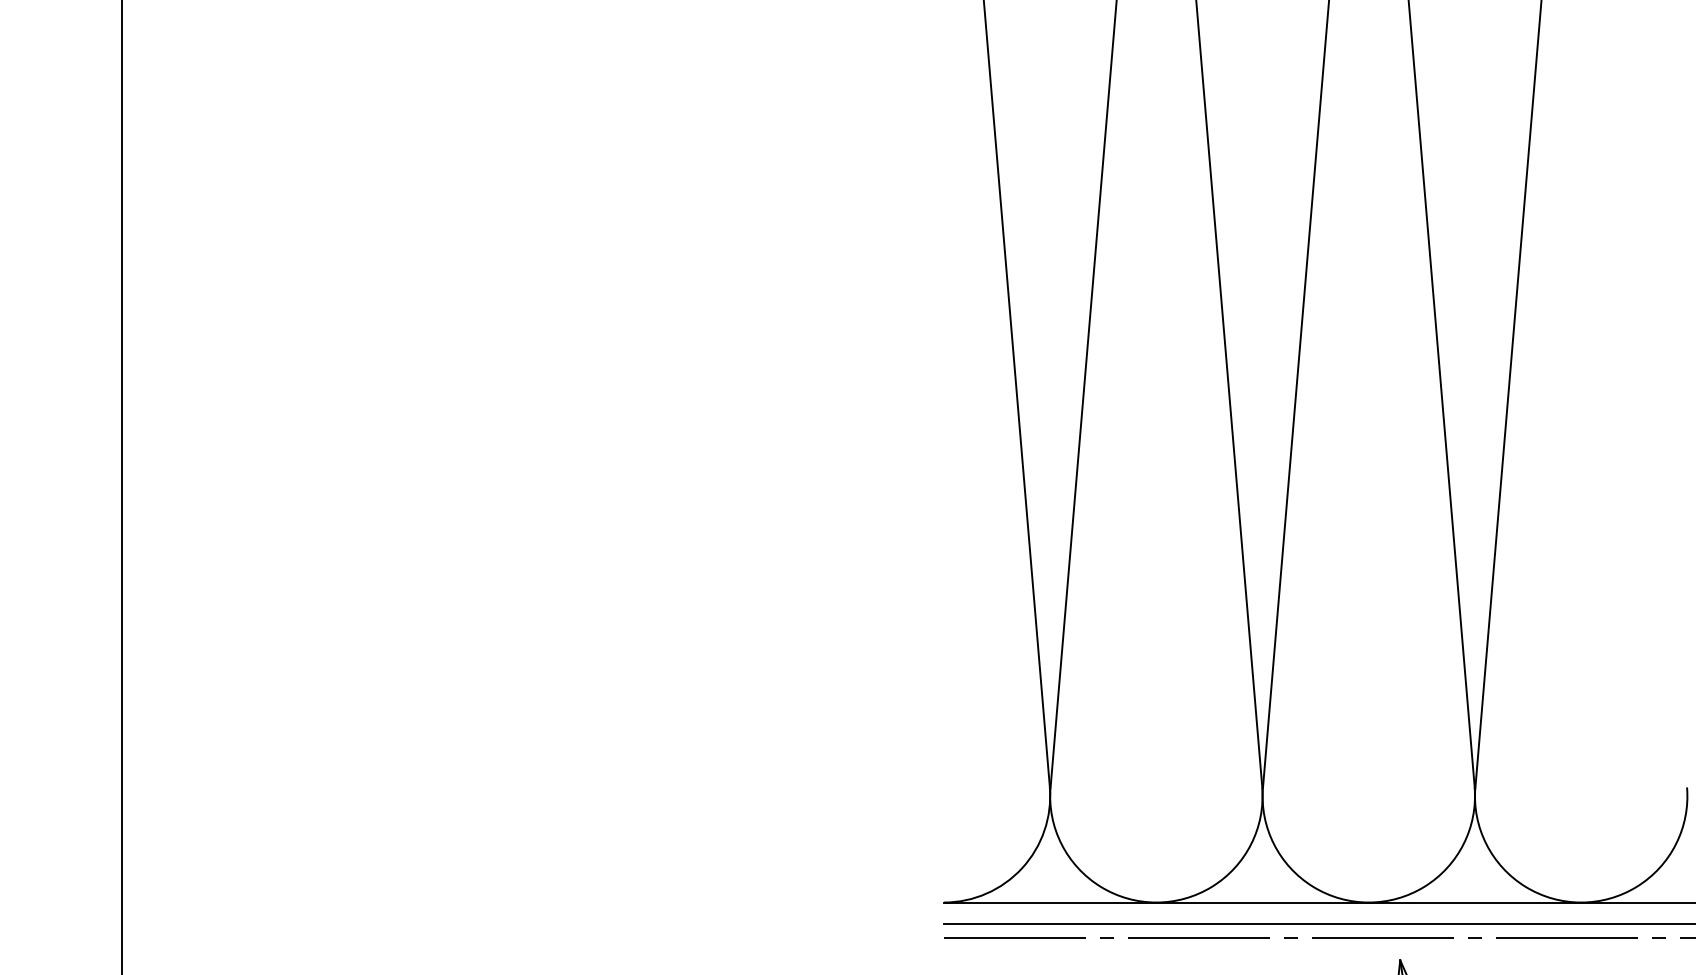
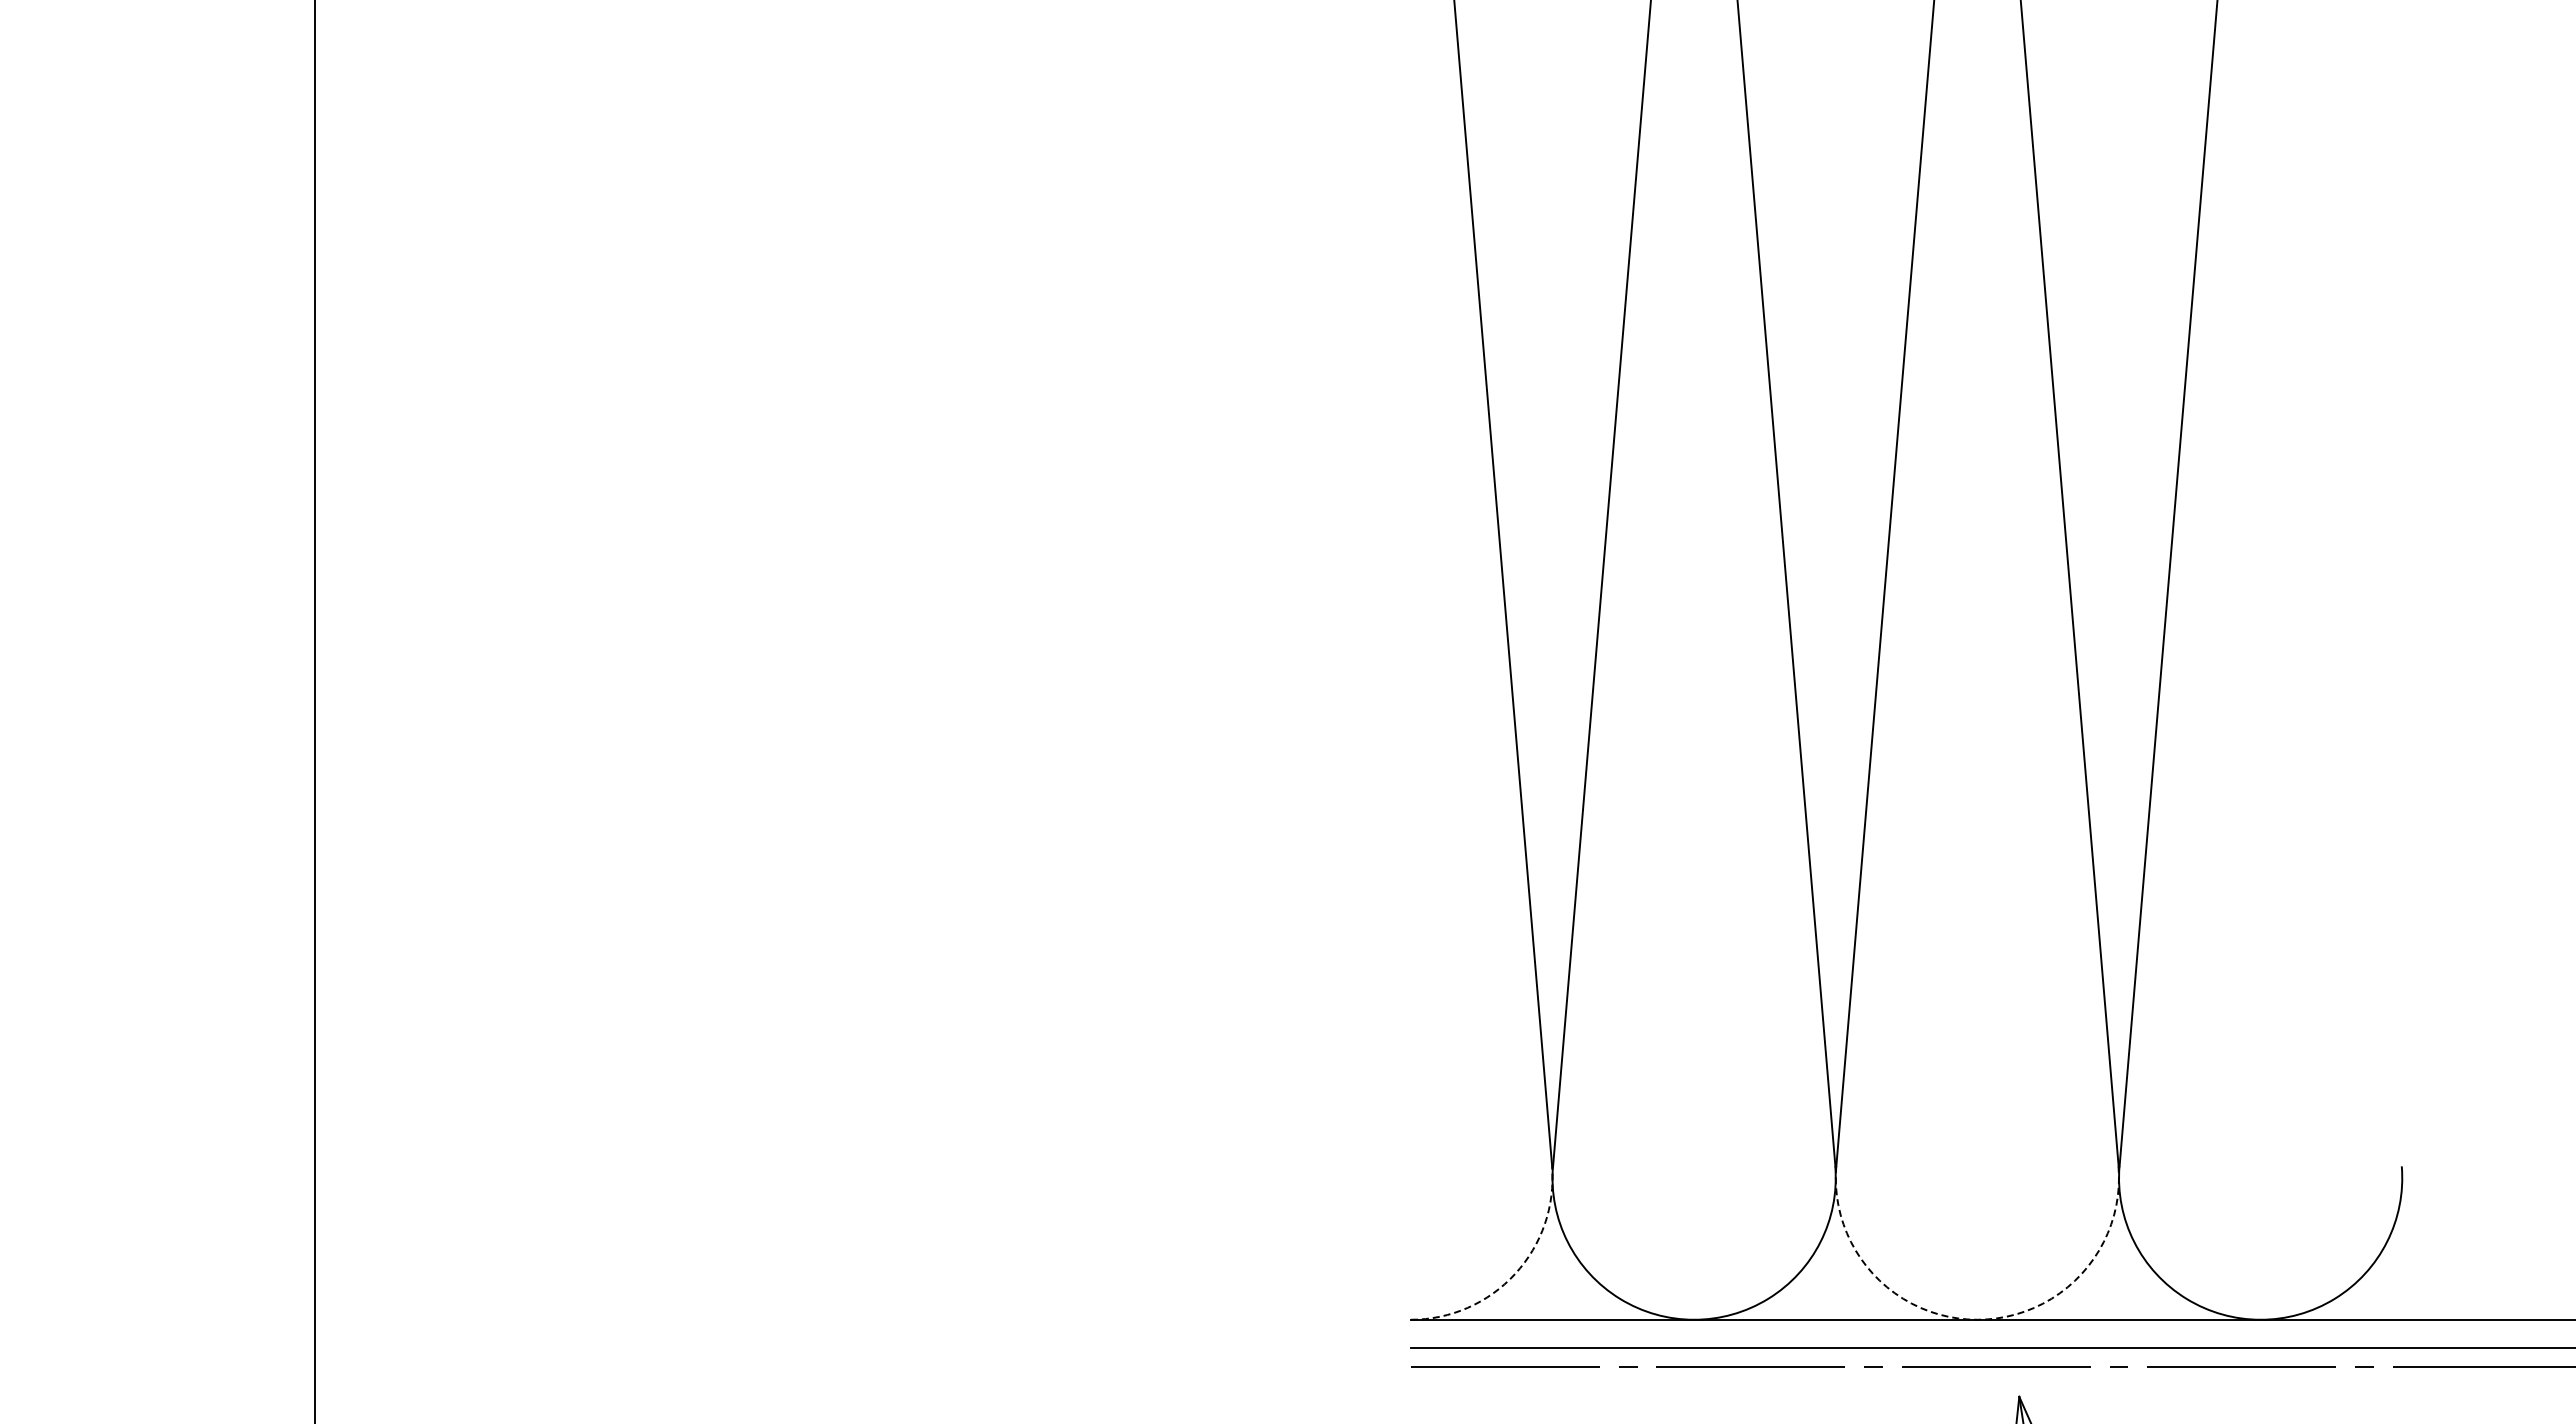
arc: (1022, 868) -> (1515, 1274), solid -> dashed
arc: (1368, 902) -> (1977, 1319), solid -> dashed

